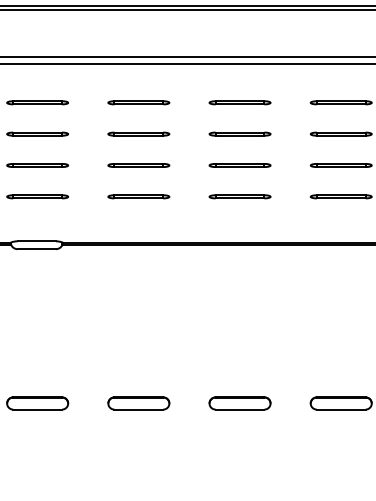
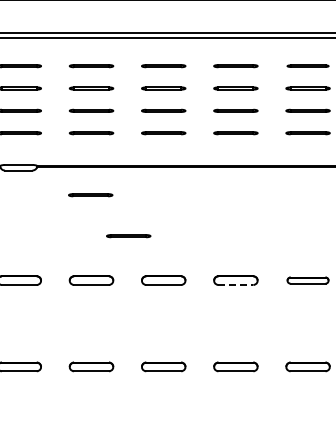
line: (137, 284) -> (90, 195), added
line: (190, 341) -> (128, 236), added
line: (342, 408) -> (236, 284), solid -> dashed

